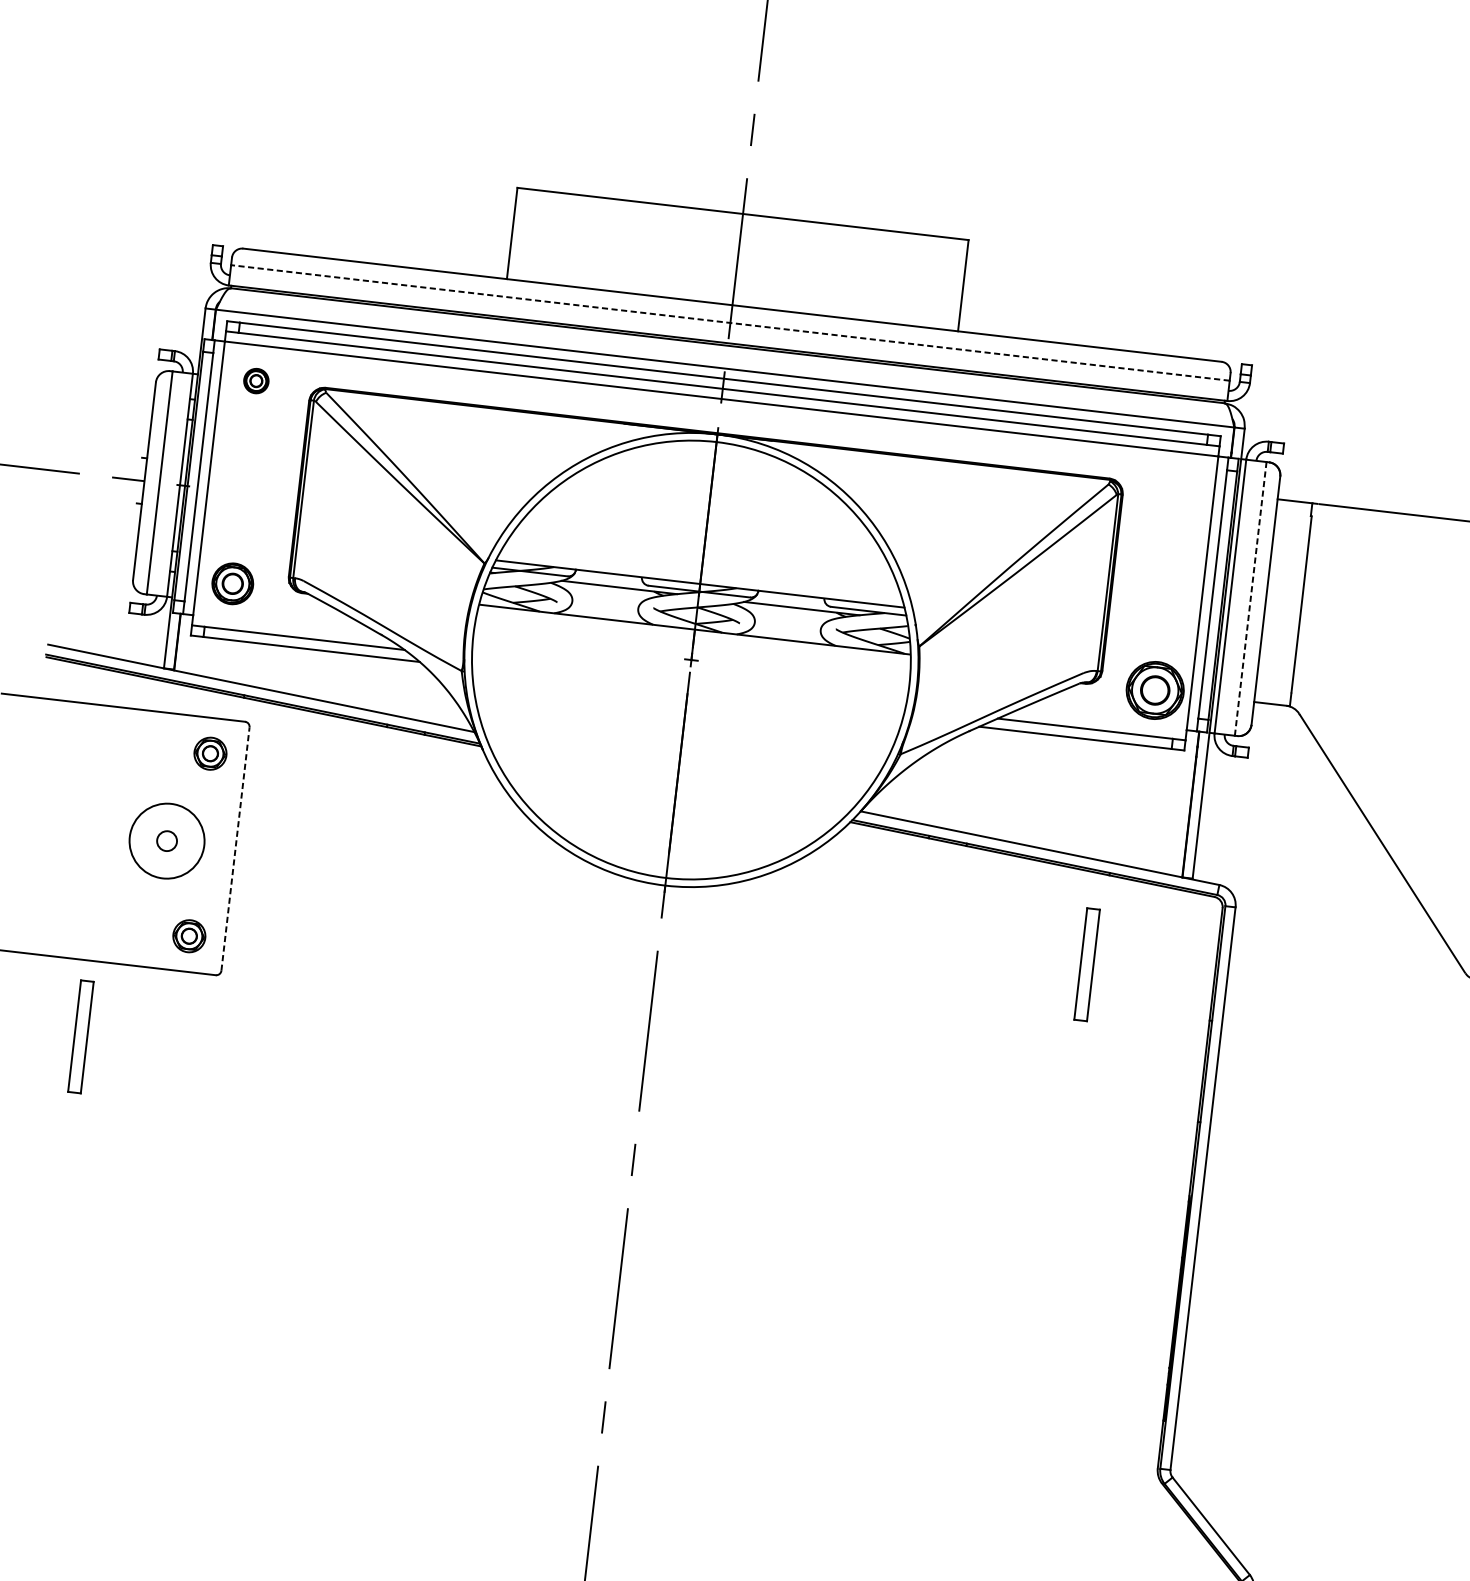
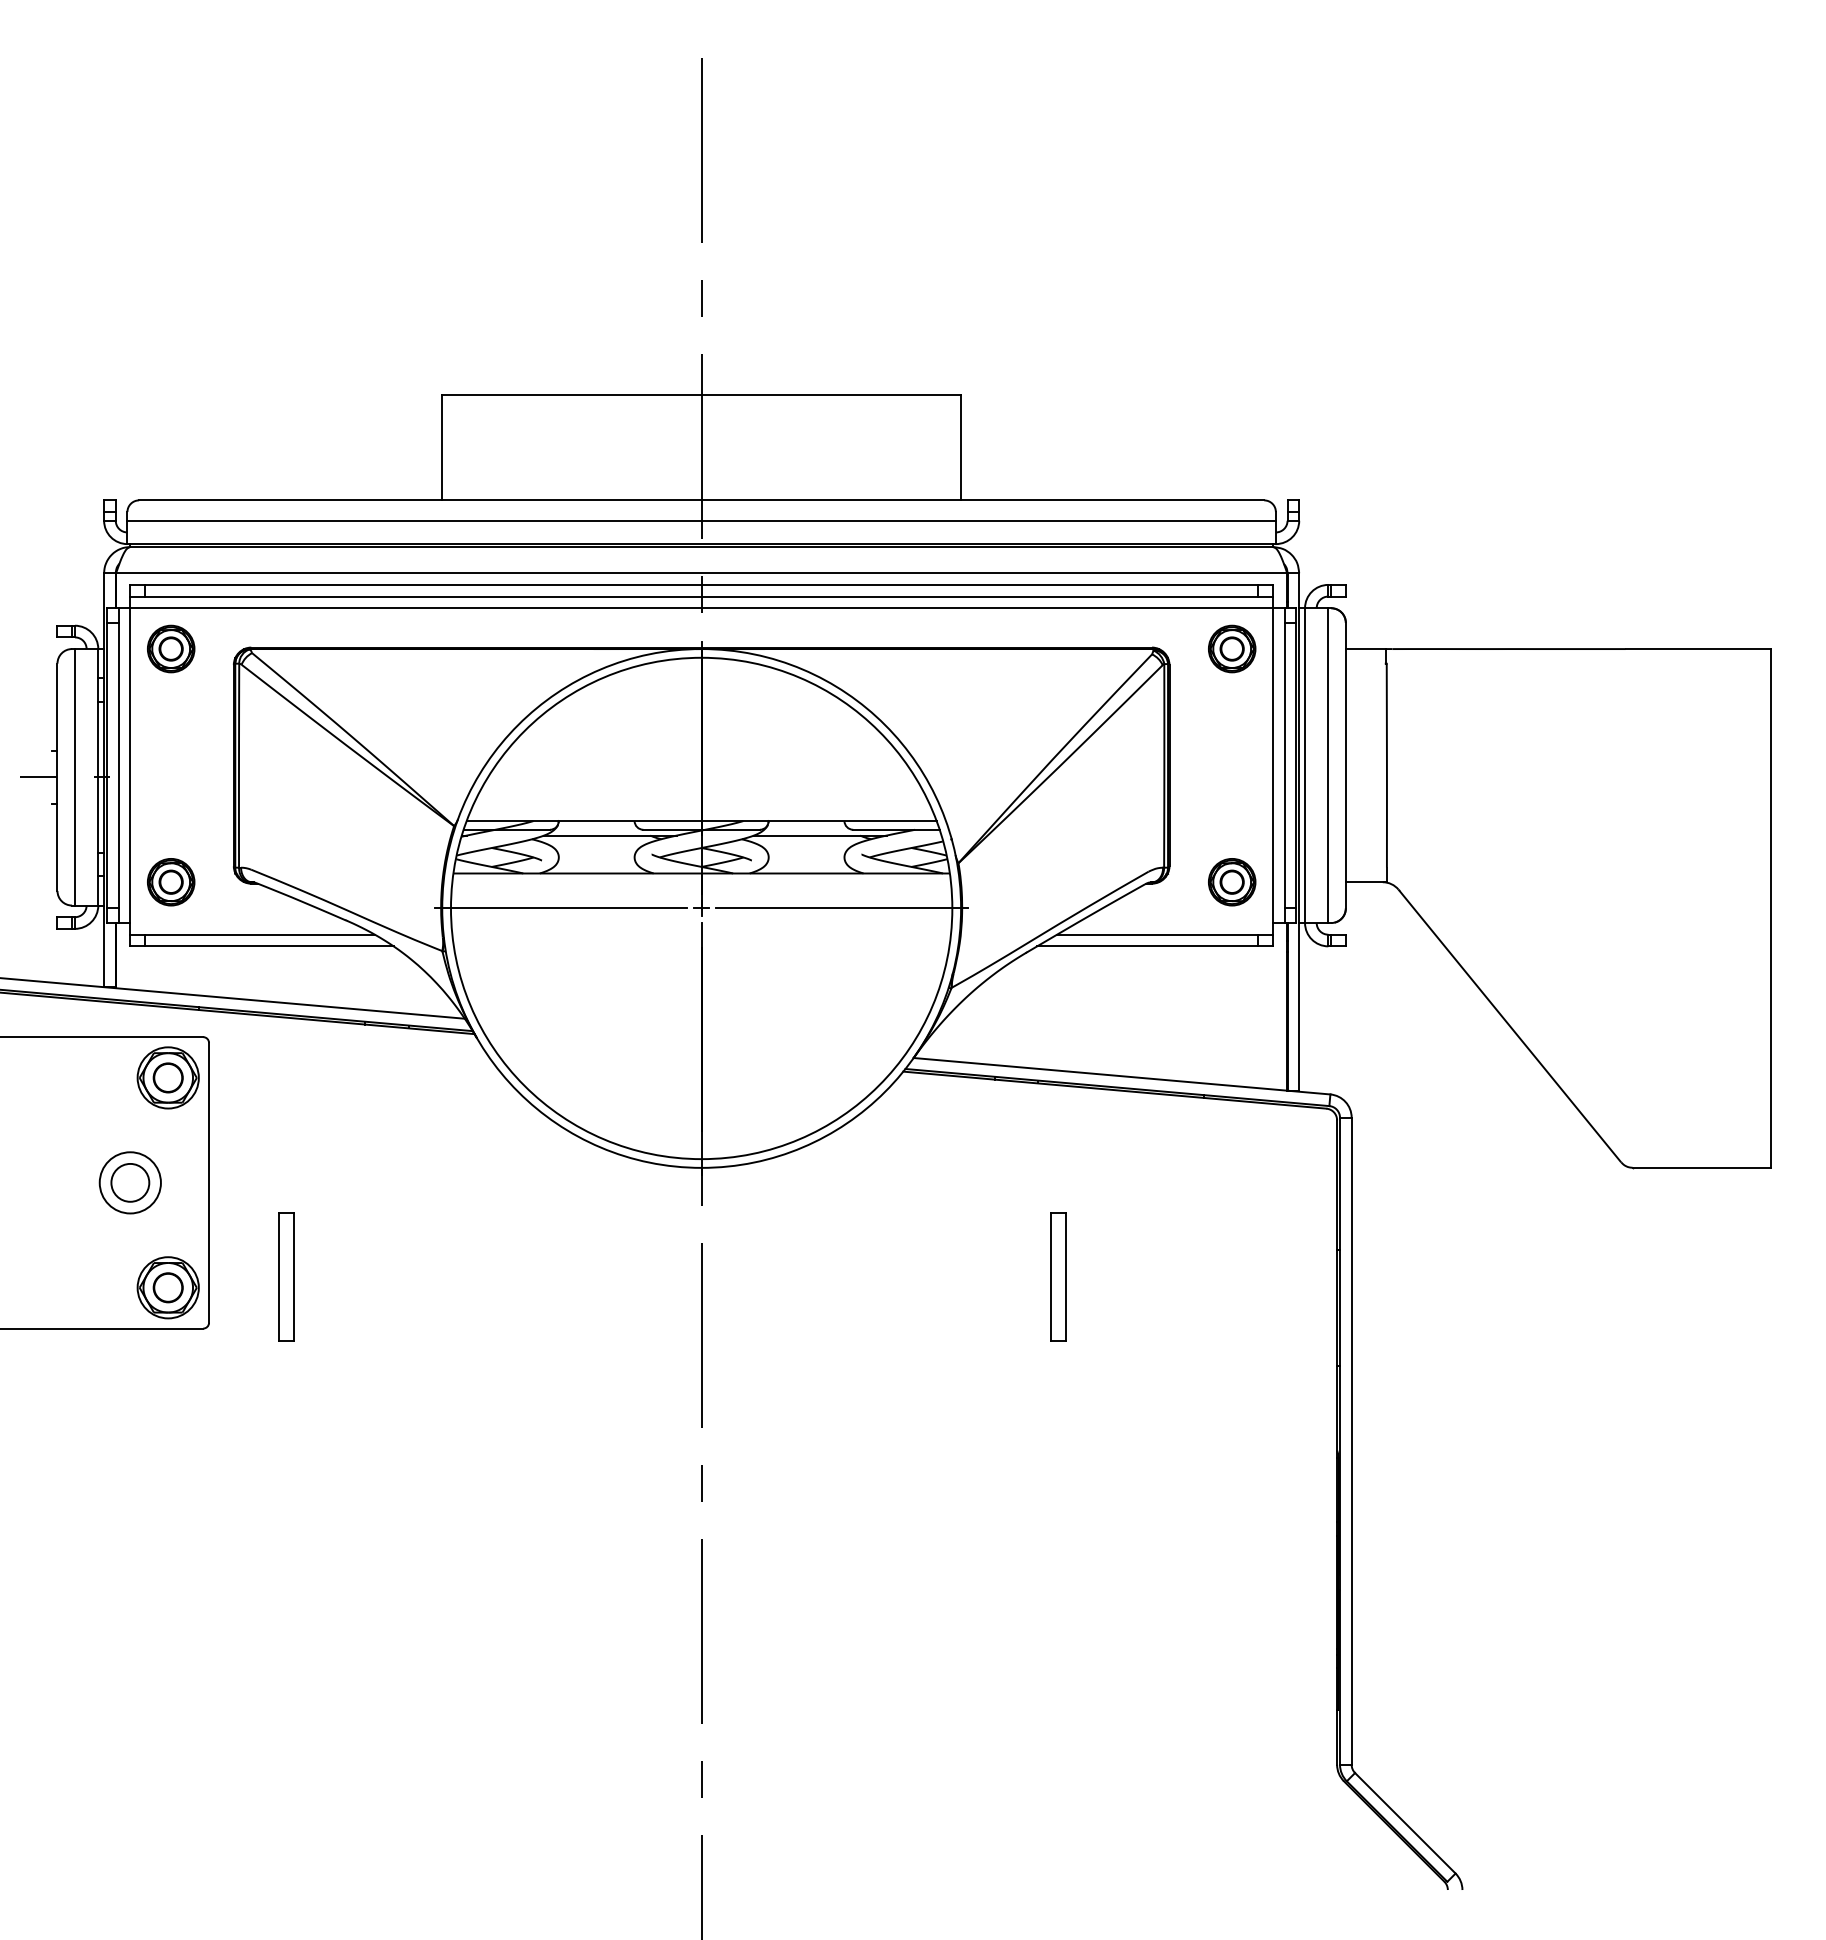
line: (730, 322) -> (701, 520), dashed -> solid
part: (256, 380) -> (171, 648), size x1.67
part: (1179, 487) -> (1232, 648), added
line: (1250, 598) -> (1328, 765), dashed -> solid
line: (568, 645) -> (560, 908), added
line: (813, 674) -> (842, 908), added
part: (1155, 690) -> (1232, 882), size x0.71
part: (209, 753) -> (167, 1077), size x1.67
circle: (166, 840) -> (129, 1182), size x0.71
circle: (167, 840) -> (130, 1182), size x1.67
line: (235, 848) -> (209, 1182), dashed -> solid
part: (188, 935) -> (167, 1287), size x1.67
part: (1086, 964) -> (1058, 1276), moved
part: (81, 1036) -> (286, 1276), moved

